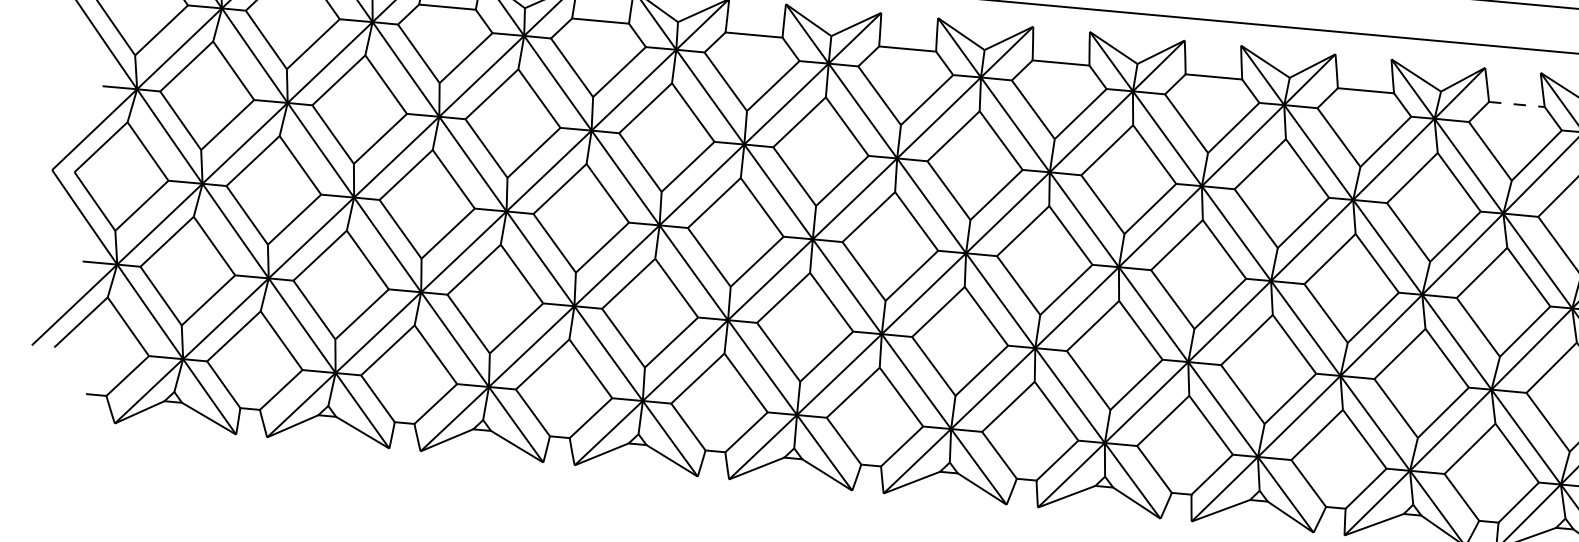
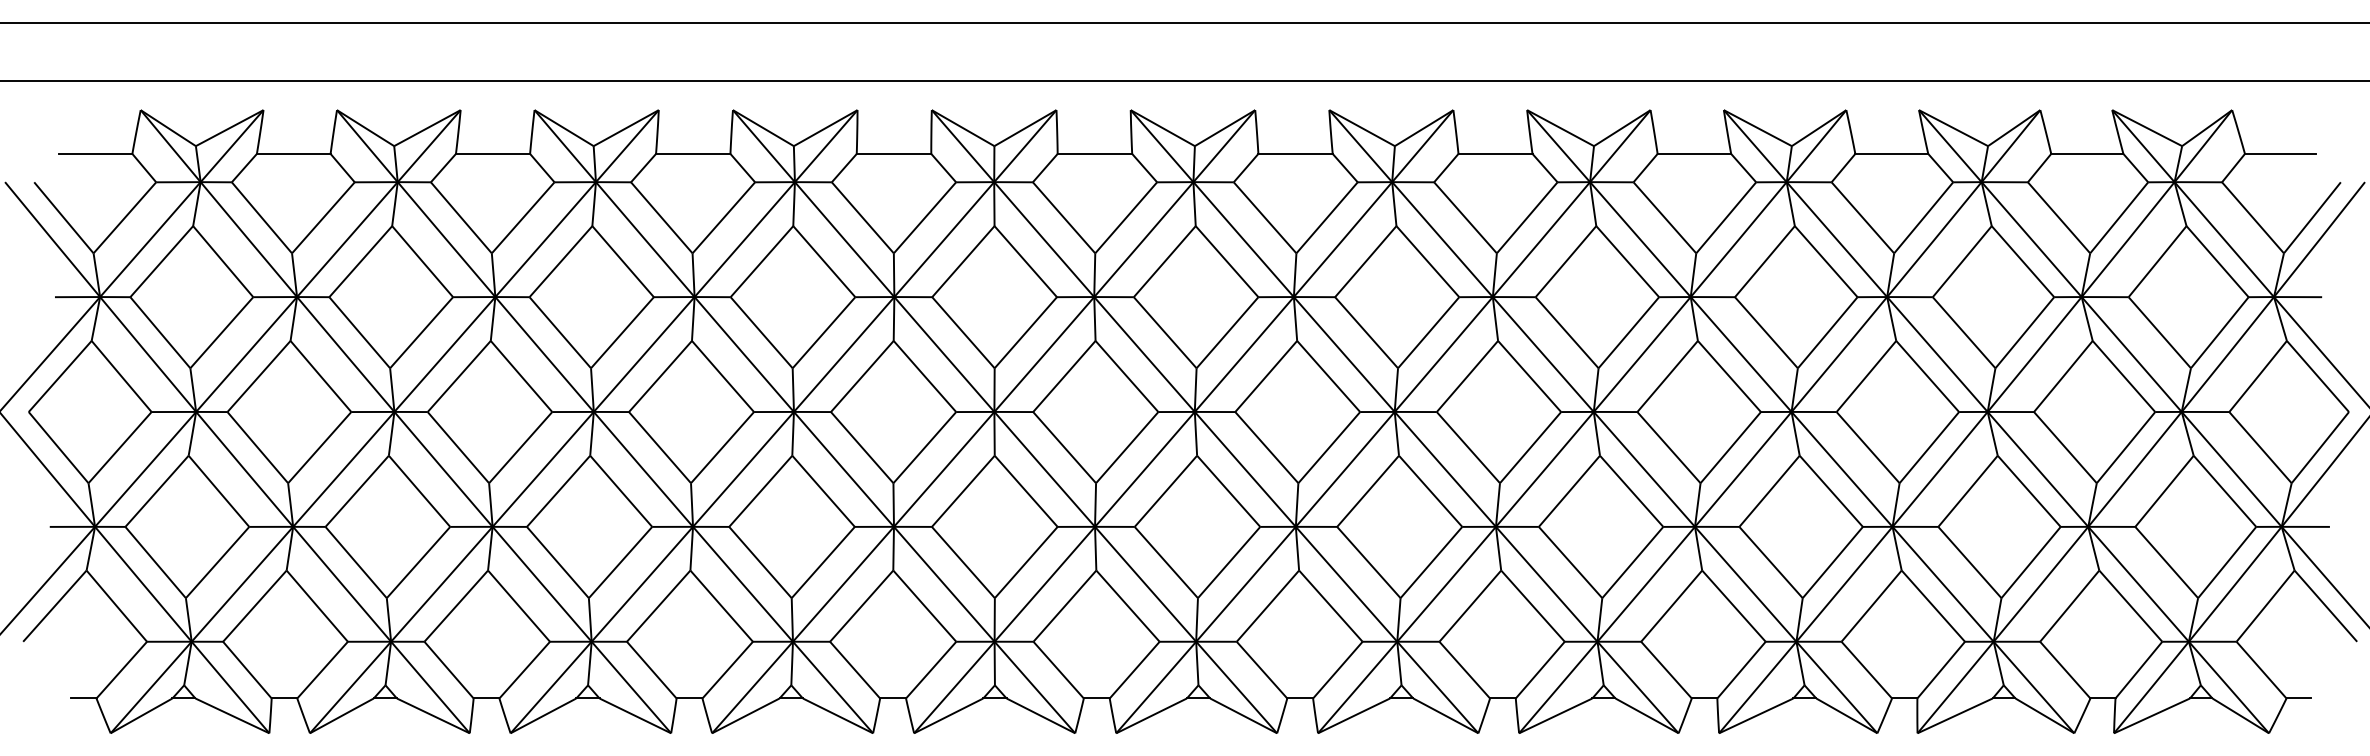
line: (1517, 104) -> (1892, 153), dashed -> solid

